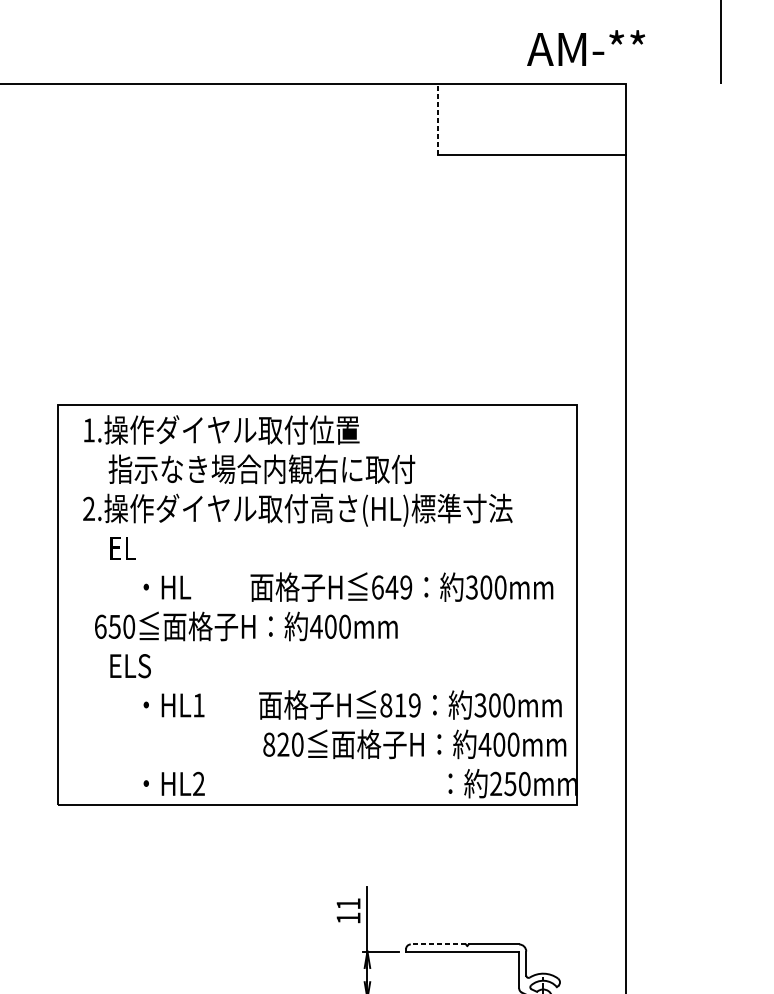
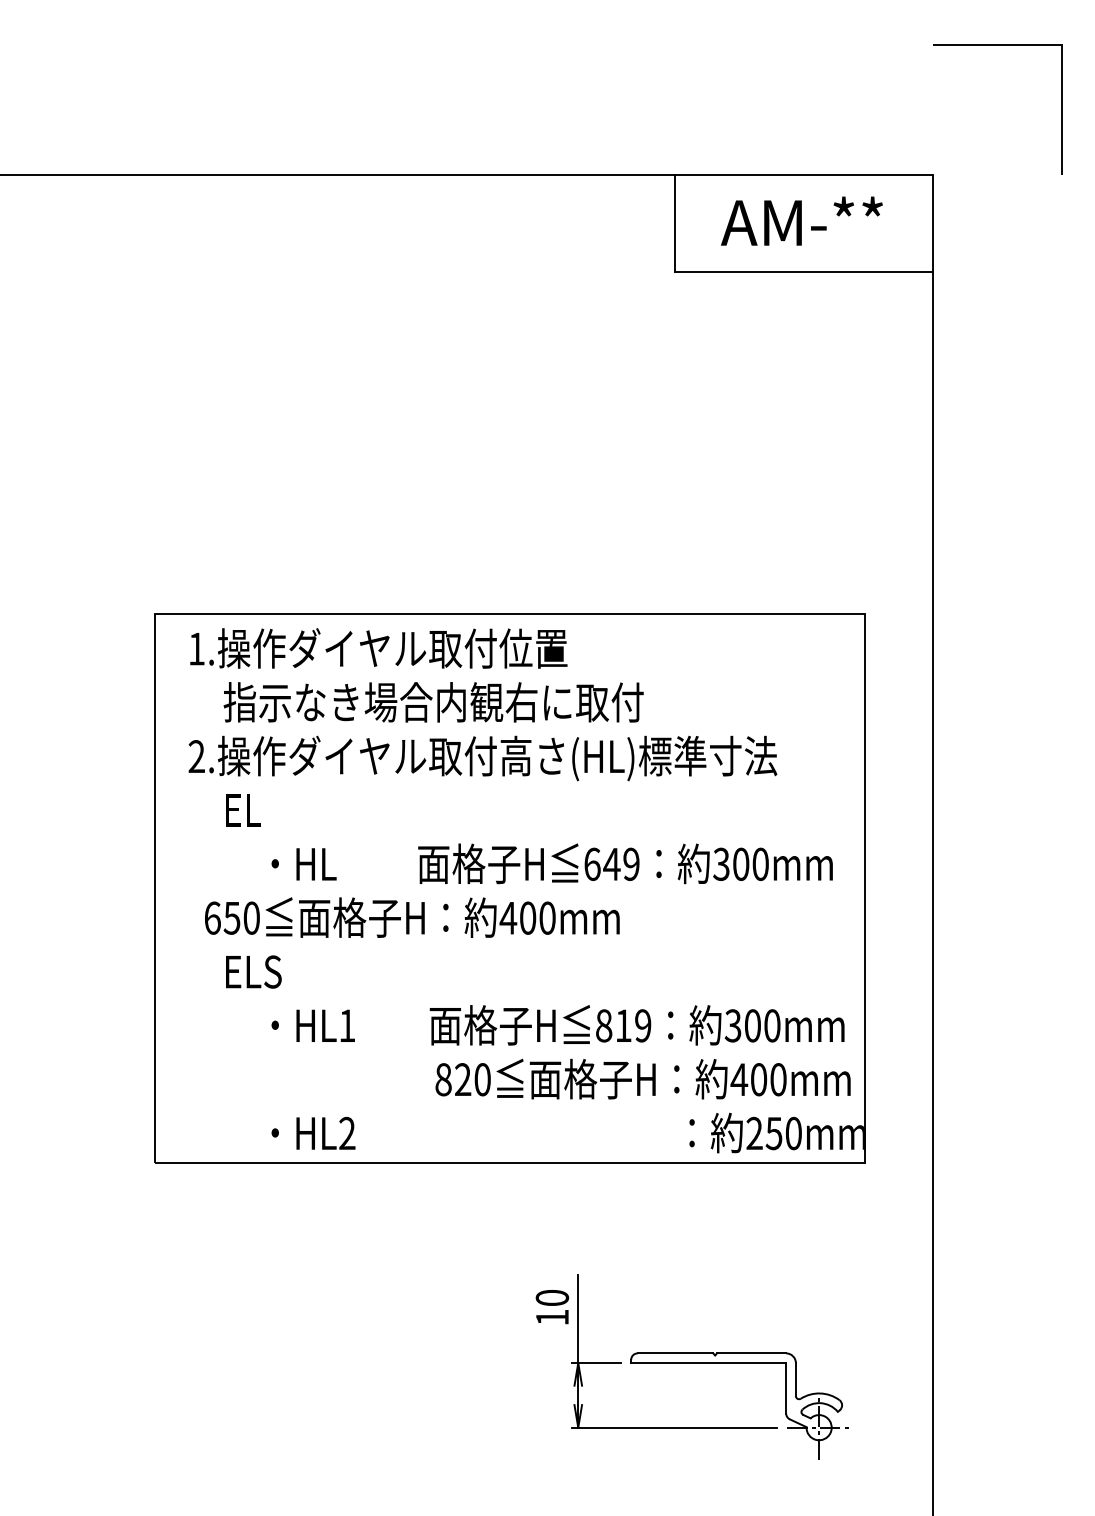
text: (585, 47) -> (801, 220), moved
line: (437, 119) -> (674, 222), dashed -> solid
text: (348, 903) -> (552, 1297), 11 -> 10
line: (438, 944) -> (675, 1353), dashed -> solid

